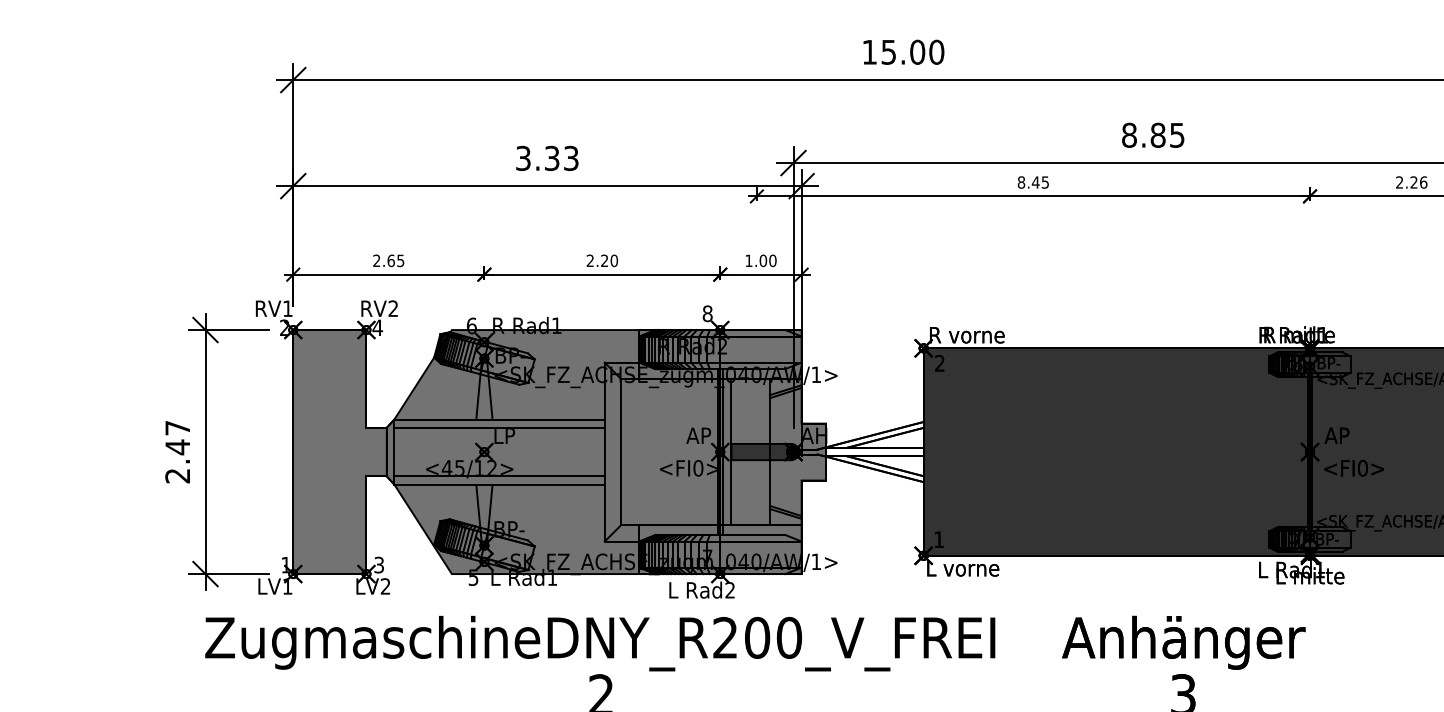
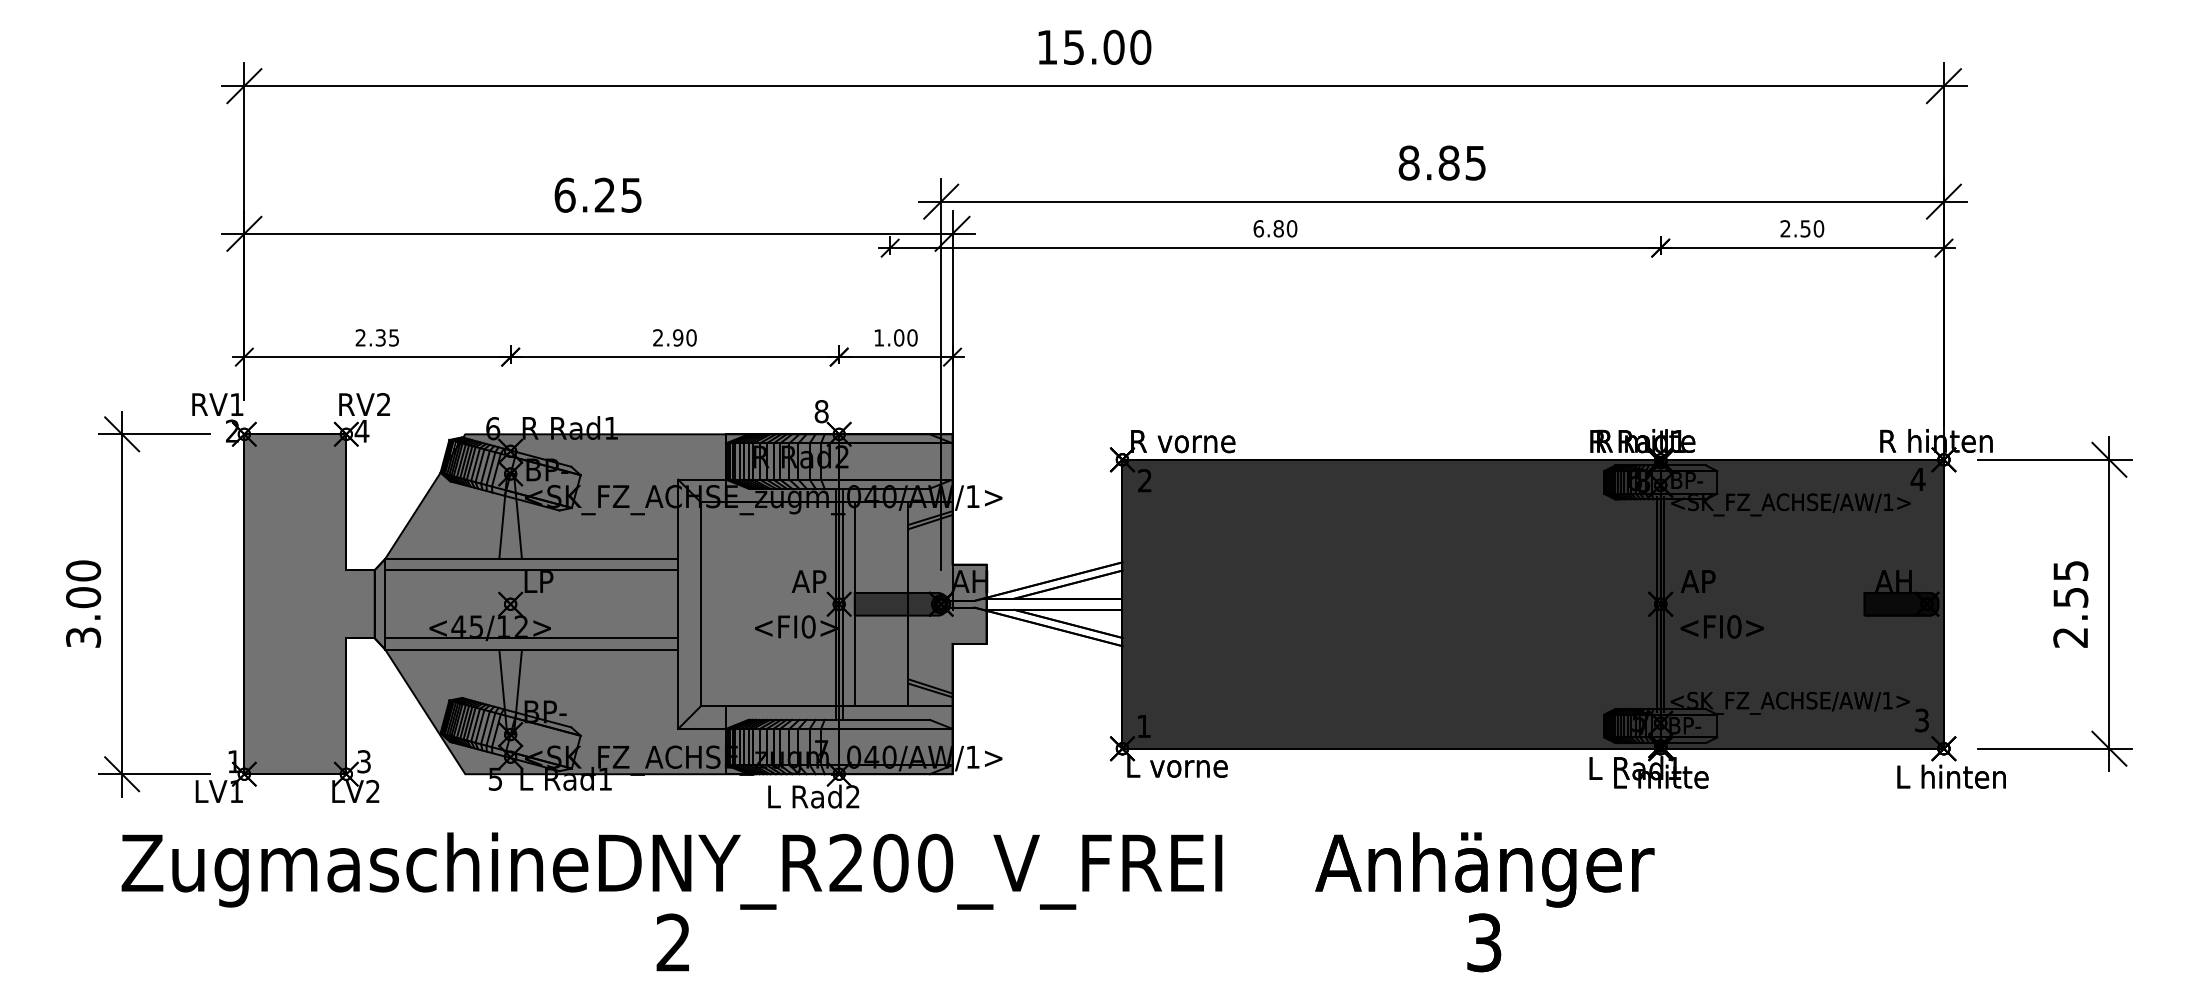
text: (546, 157) -> (597, 194), 3.33 -> 6.25
text: (1033, 182) -> (1275, 228), 8.45 -> 6.80
text: (1419, 182) -> (1812, 228), 2.26 -> 2.50
text: (390, 260) -> (380, 337), 2.65 -> 2.35
text: (604, 260) -> (678, 337), 2.20 -> 2.90
text: (177, 451) -> (83, 603), 2.47 -> 3.00

